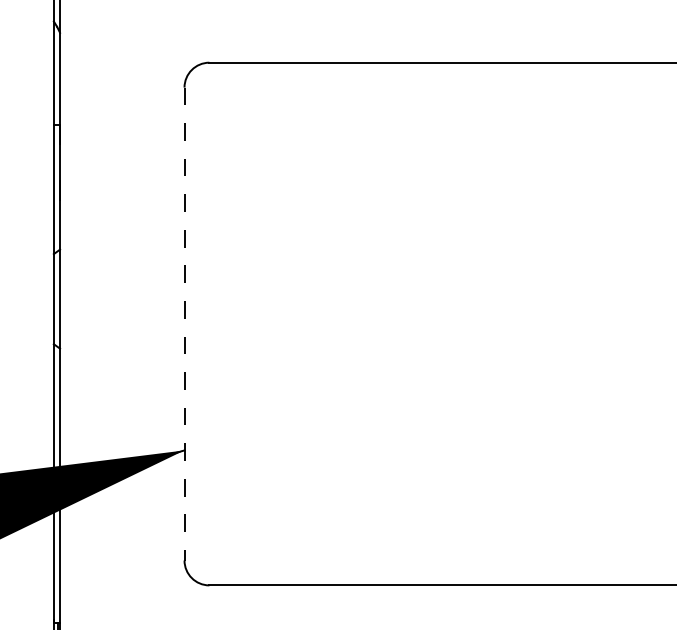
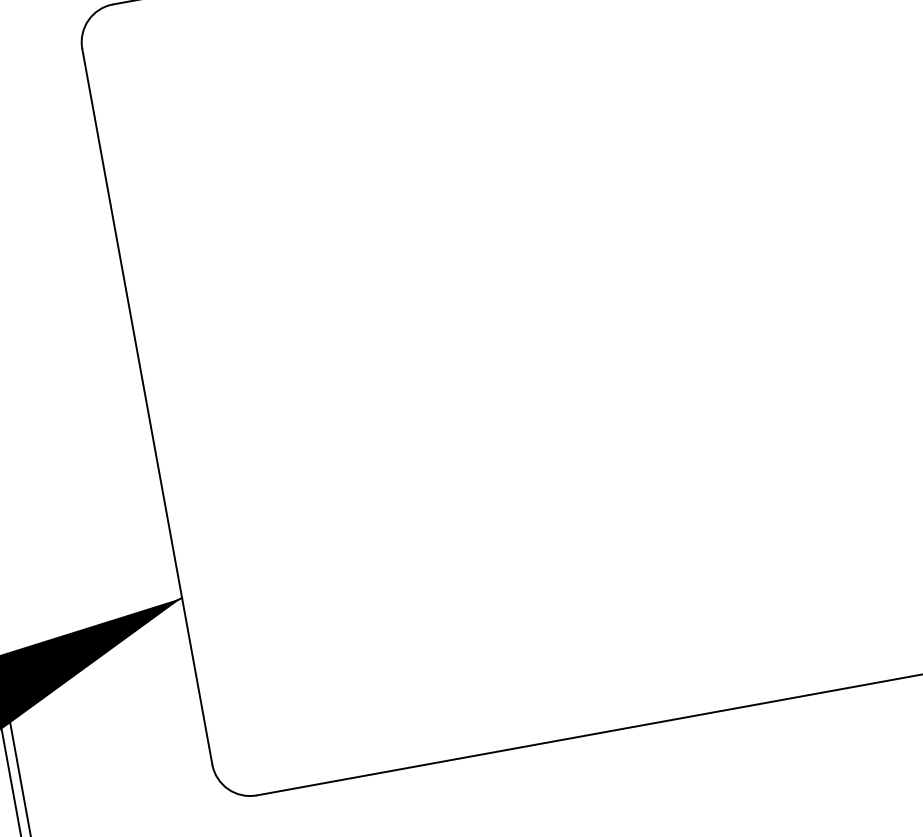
line: (184, 324) -> (147, 407), dashed -> solid

